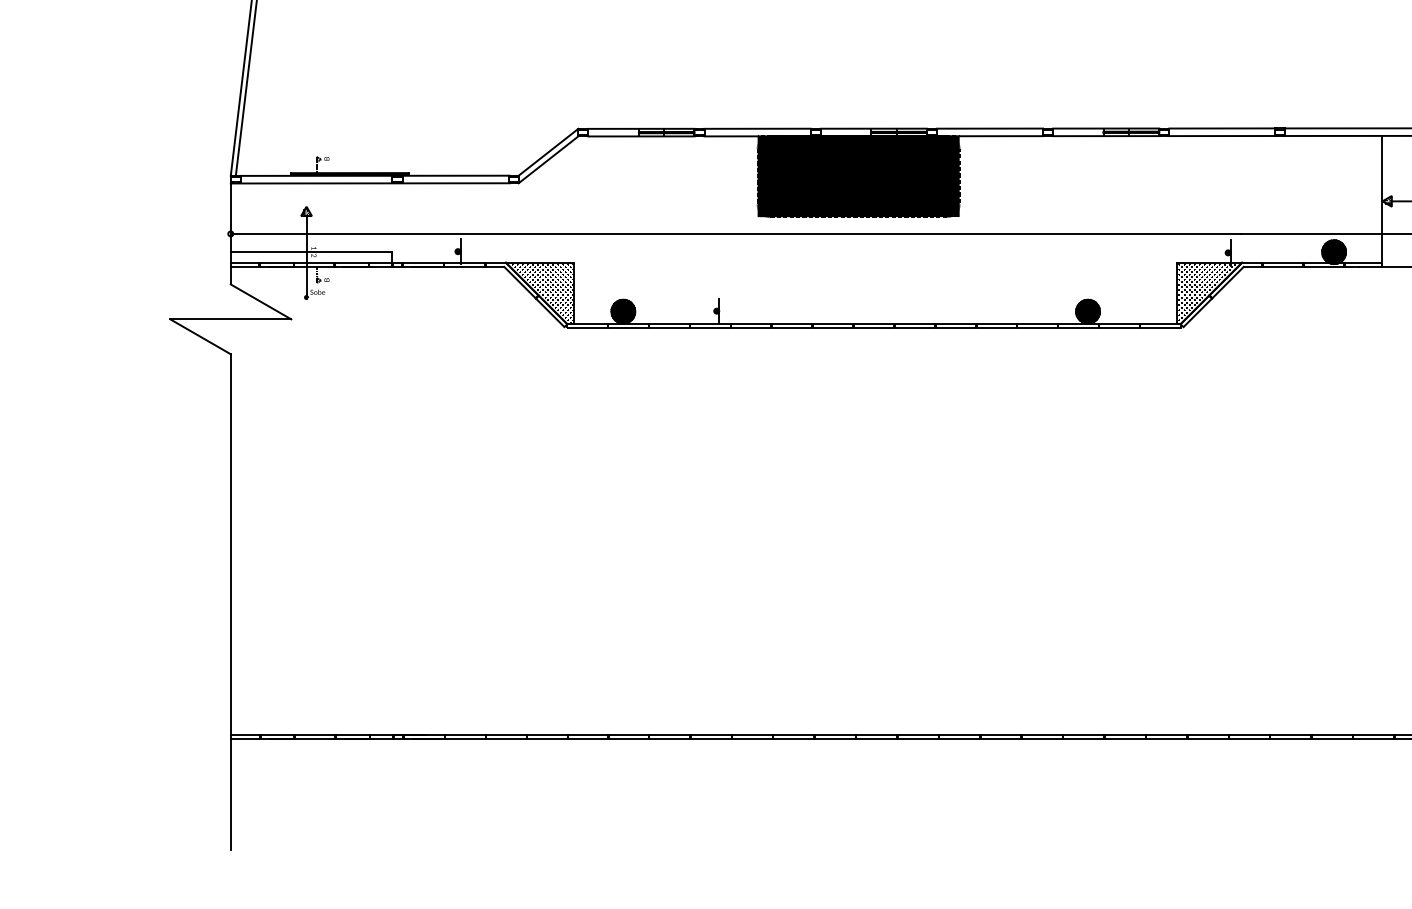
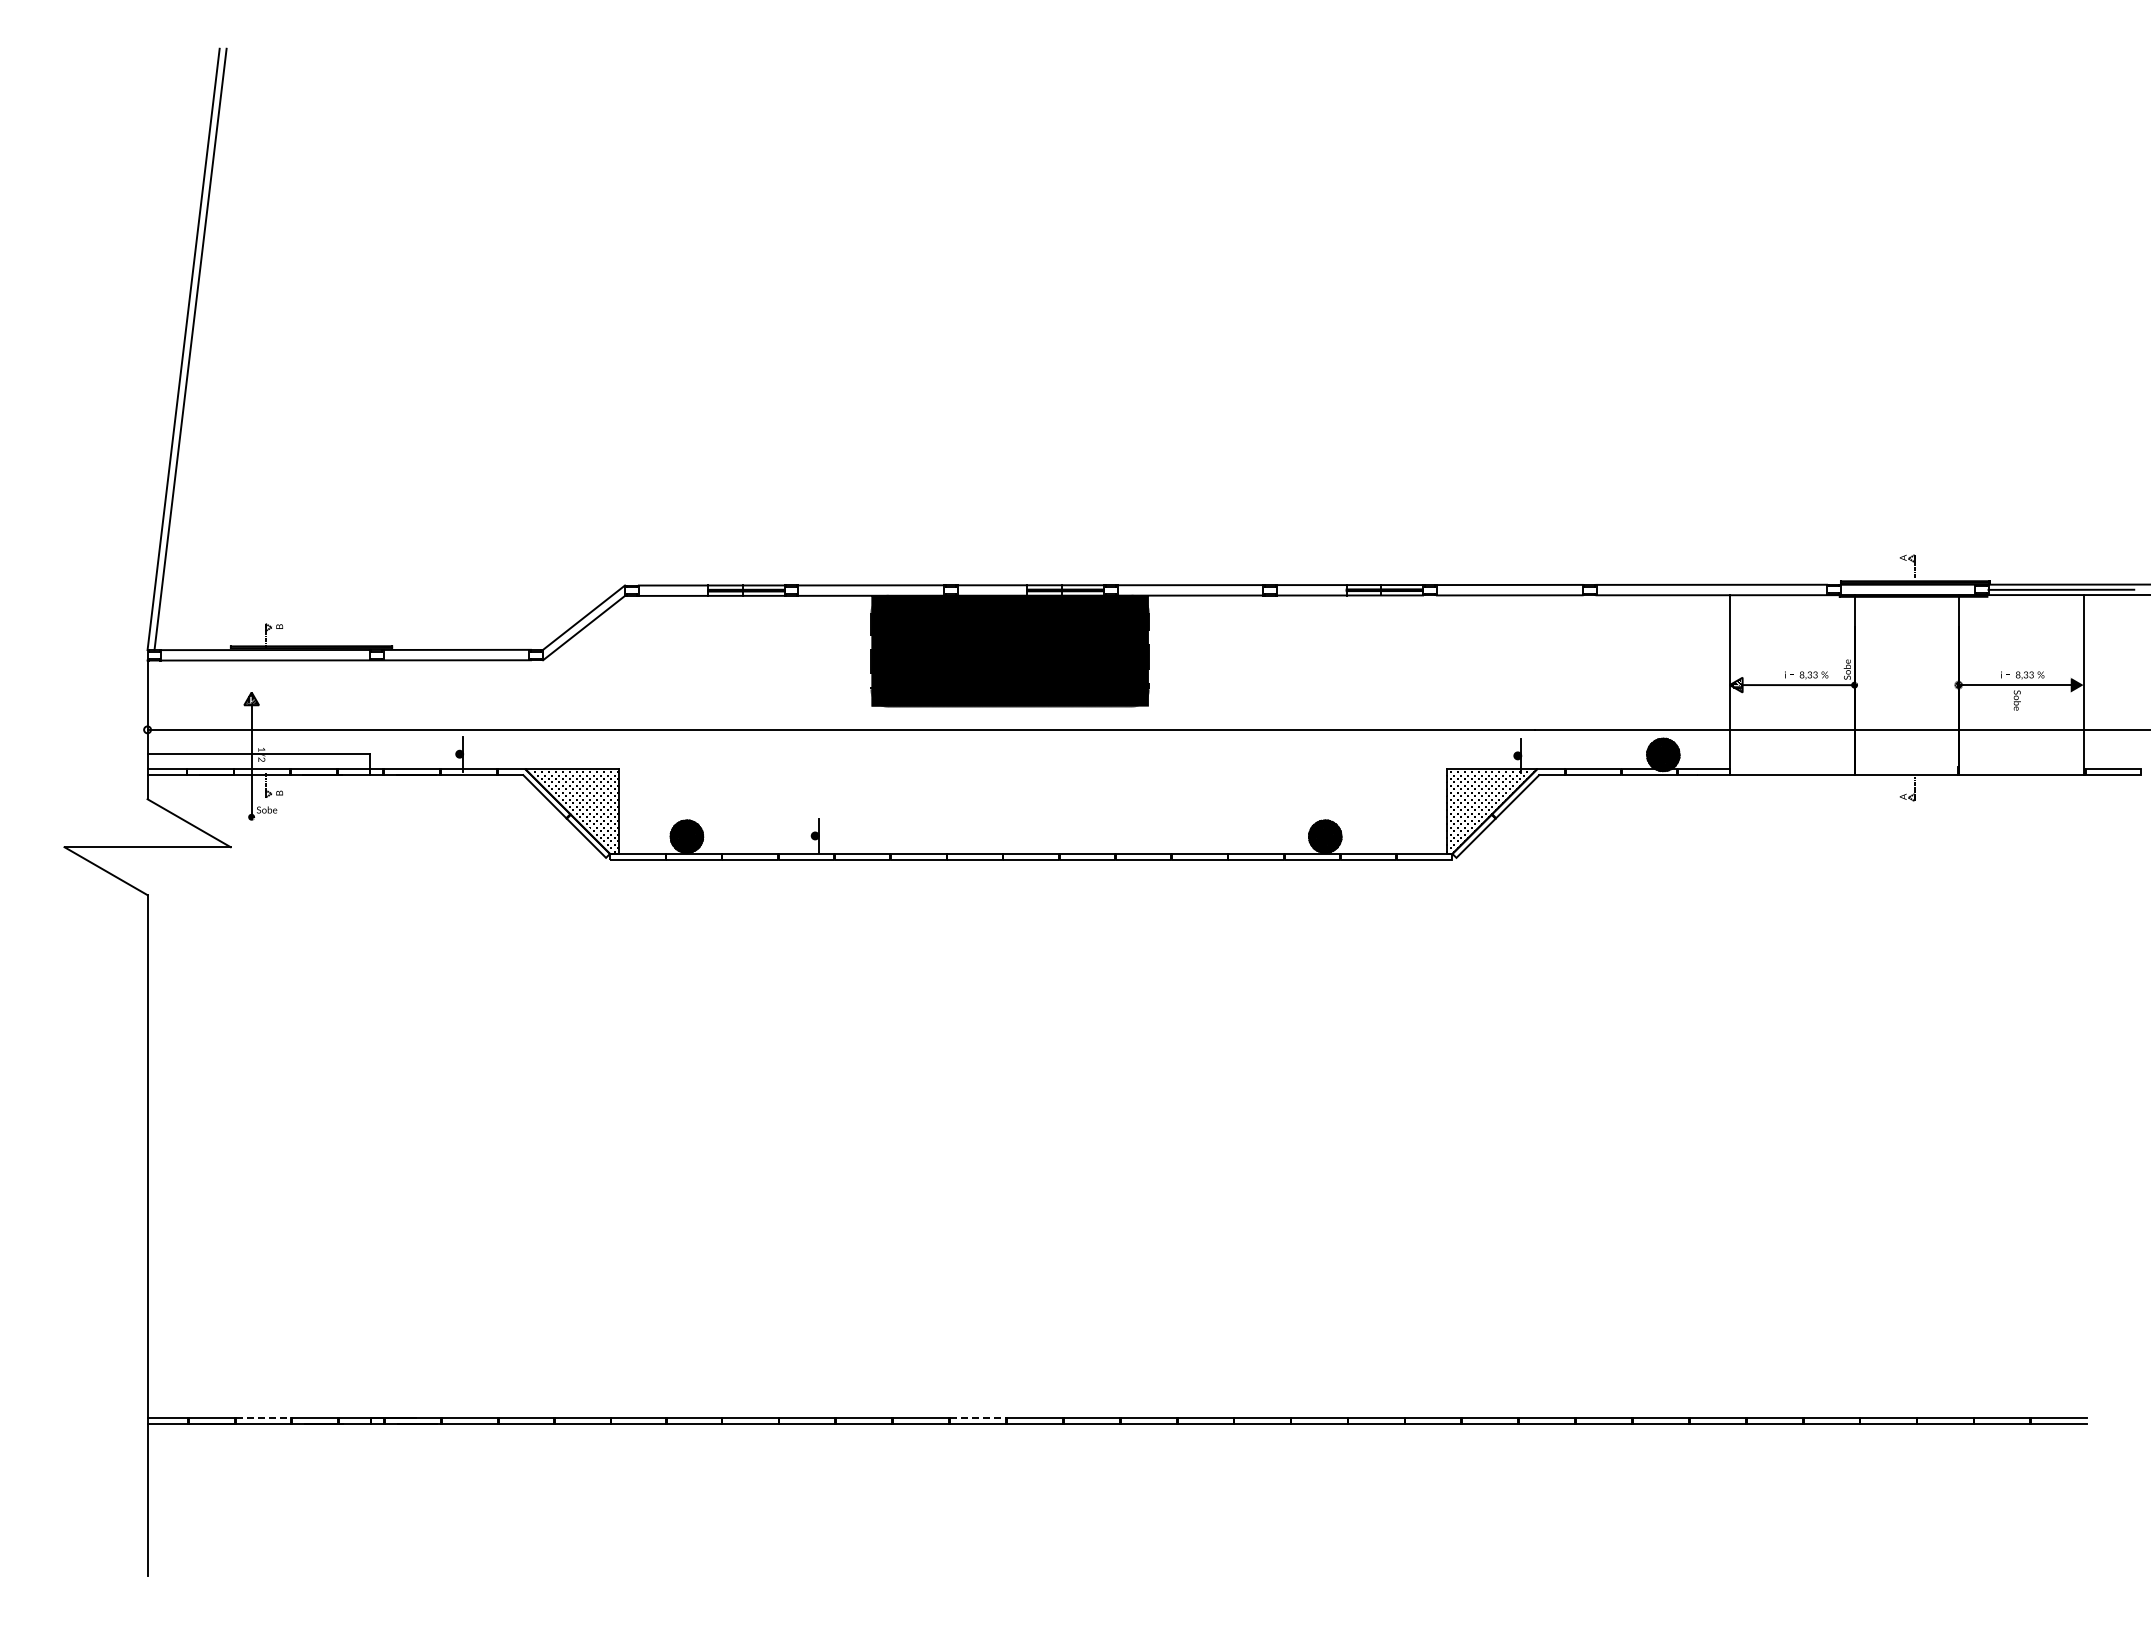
line: (315, 735) -> (263, 1418), solid -> dashed
line: (835, 735) -> (978, 1418), solid -> dashed

